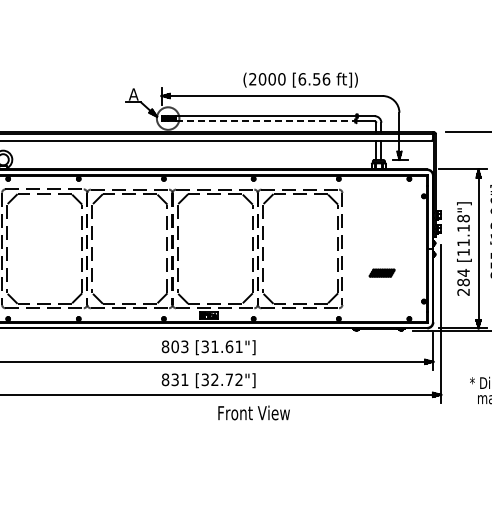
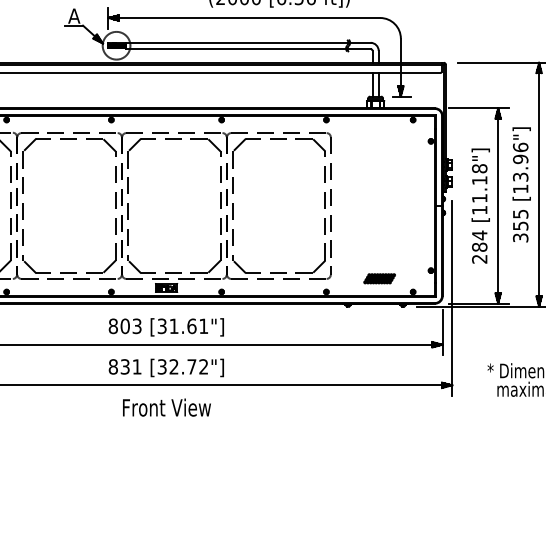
line: (265, 120) -> (236, 48), dashed -> solid
part: (381, 272) -> (378, 277), moved
text: (253, 412) -> (166, 407), moved

